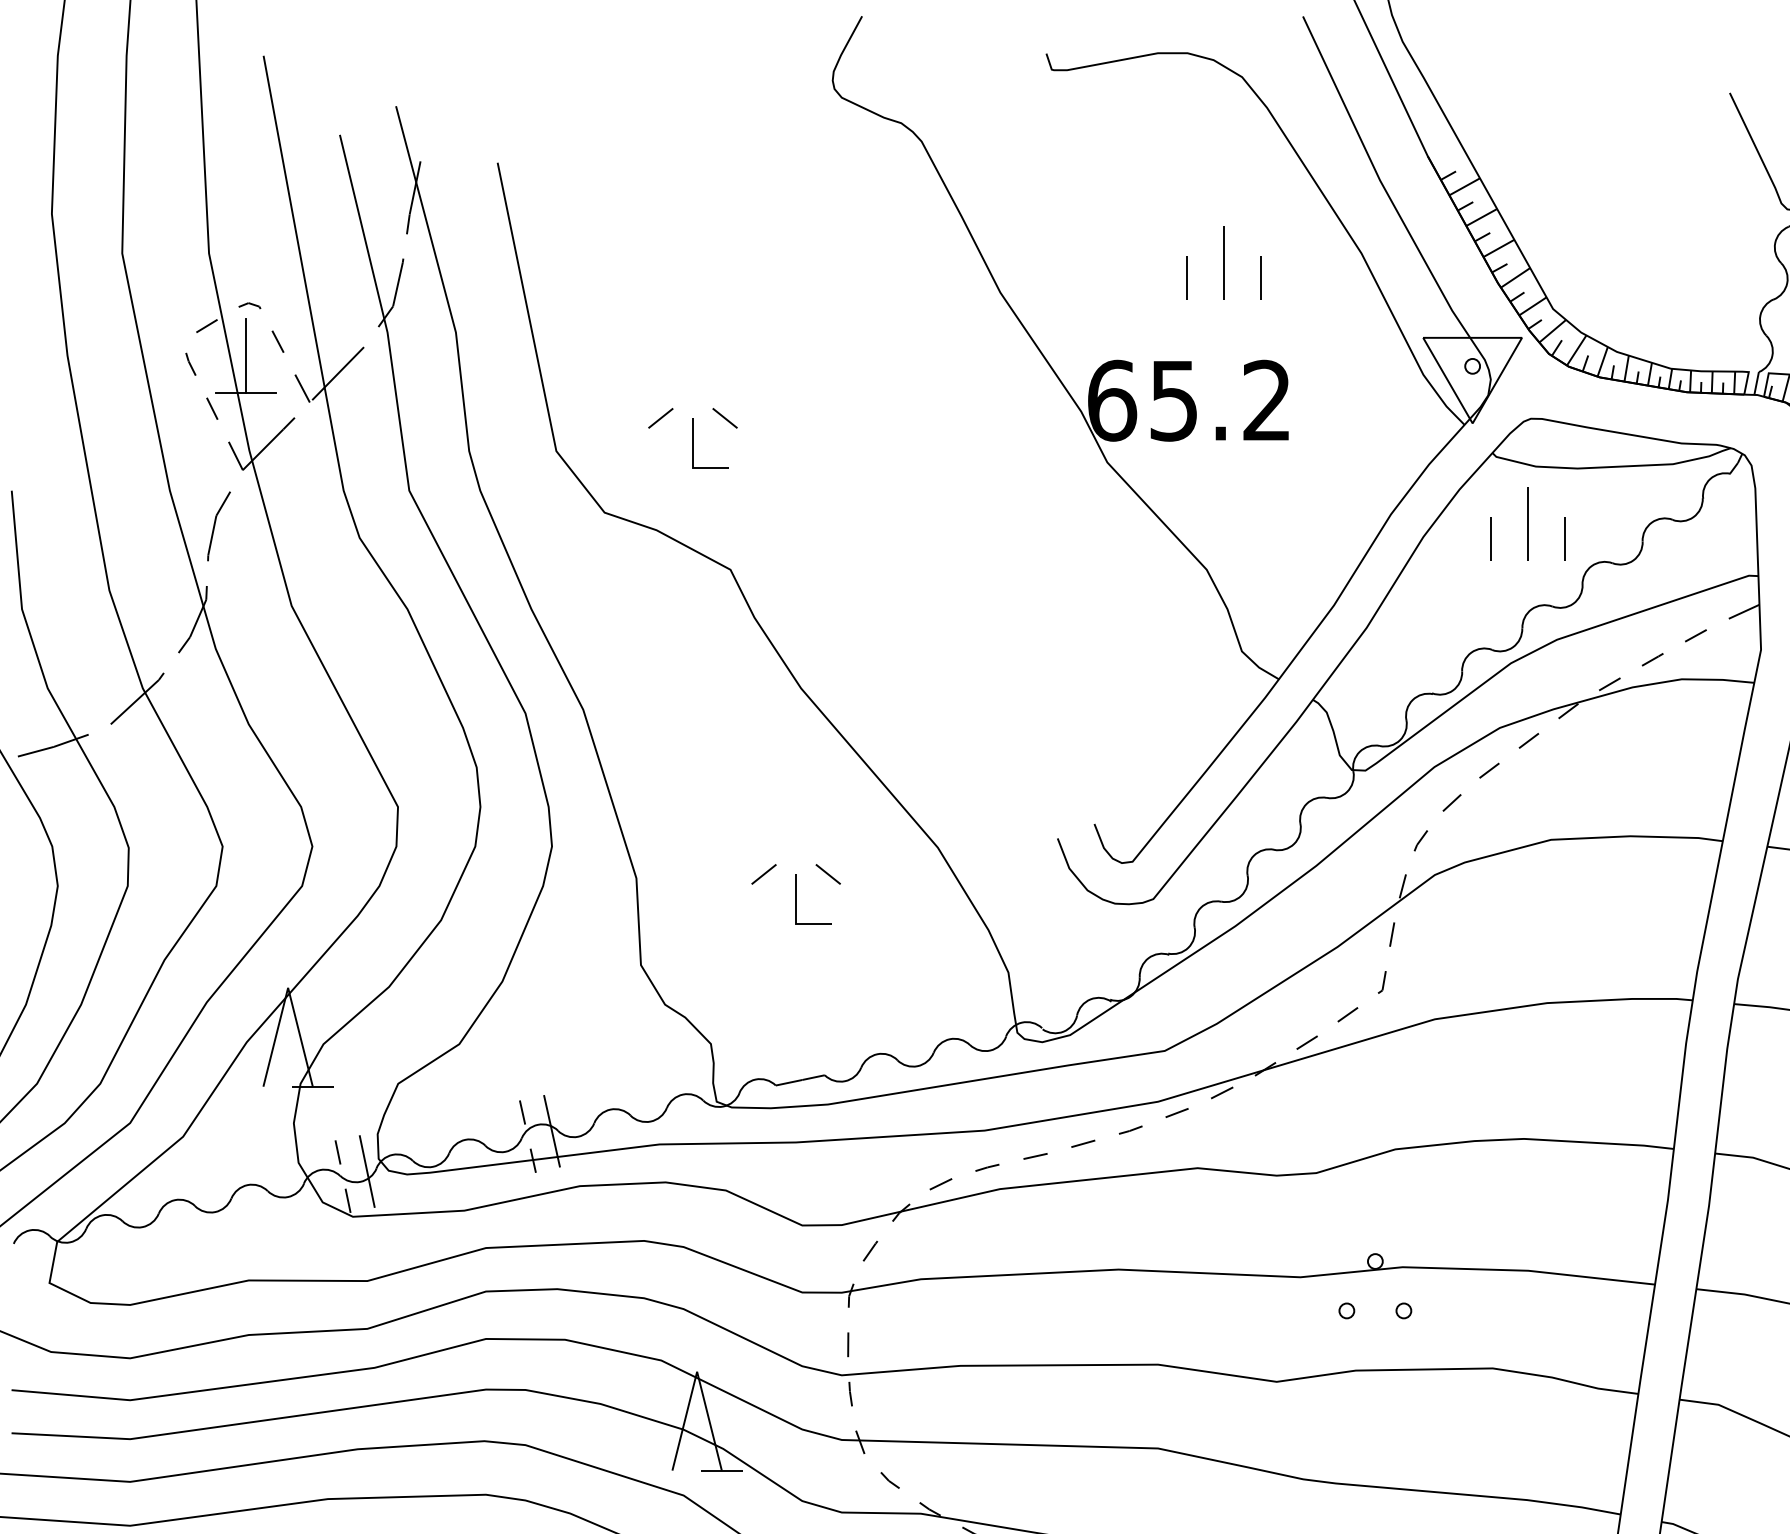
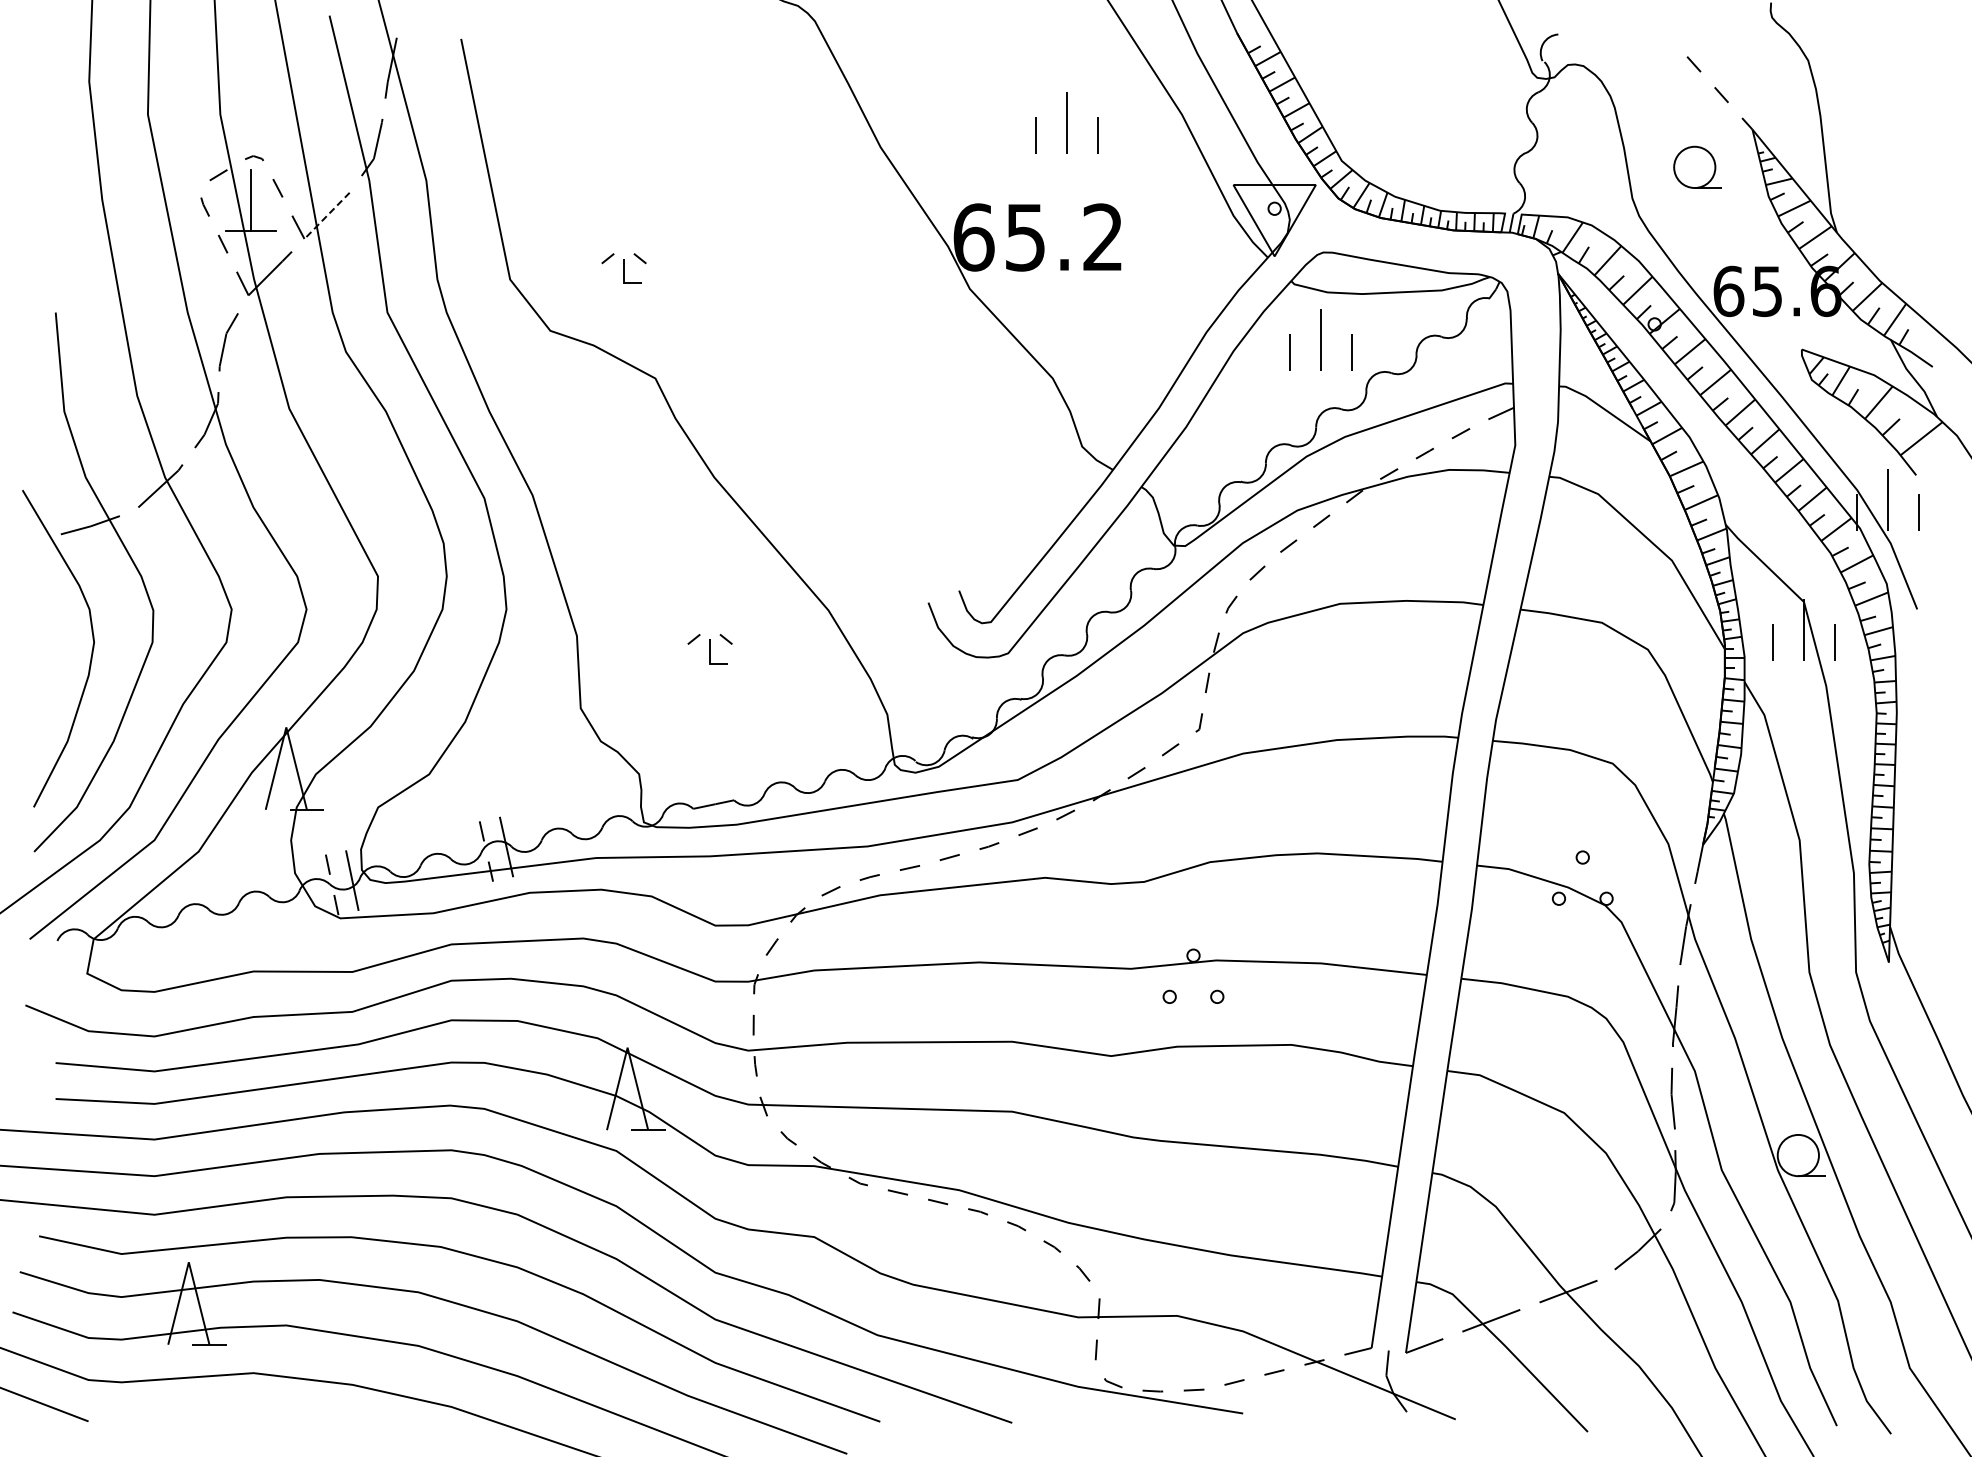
line: (338, 373) -> (328, 214), solid -> dashed
part: (692, 437) -> (623, 268), size x0.6
part: (795, 894) -> (709, 649), size x0.6

